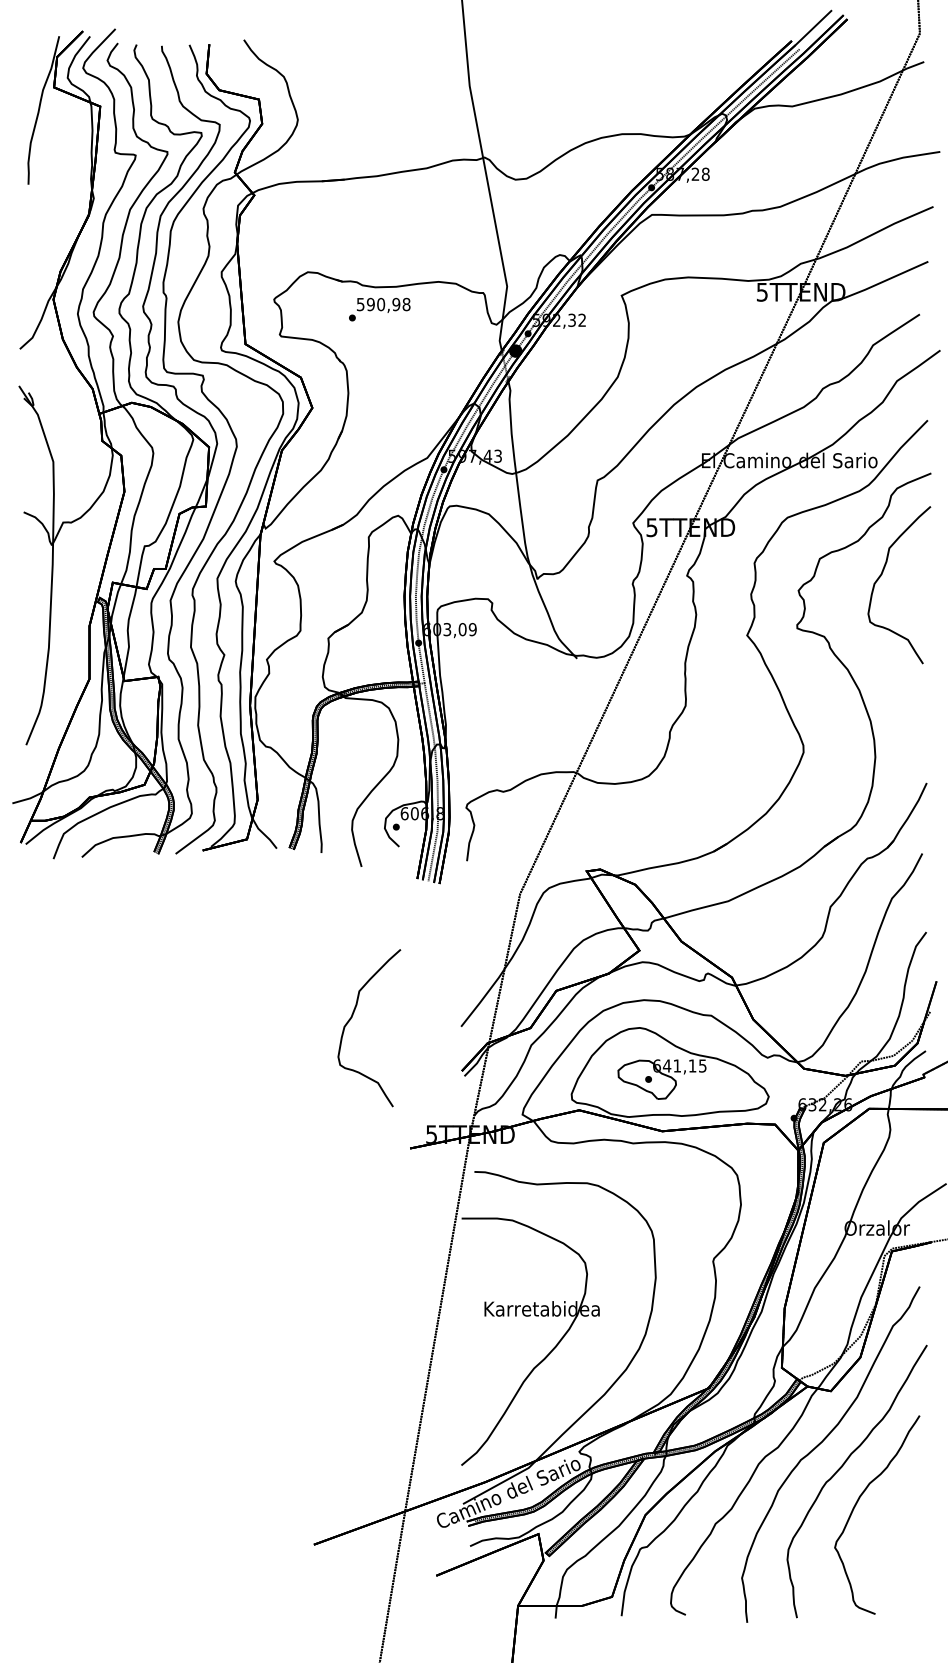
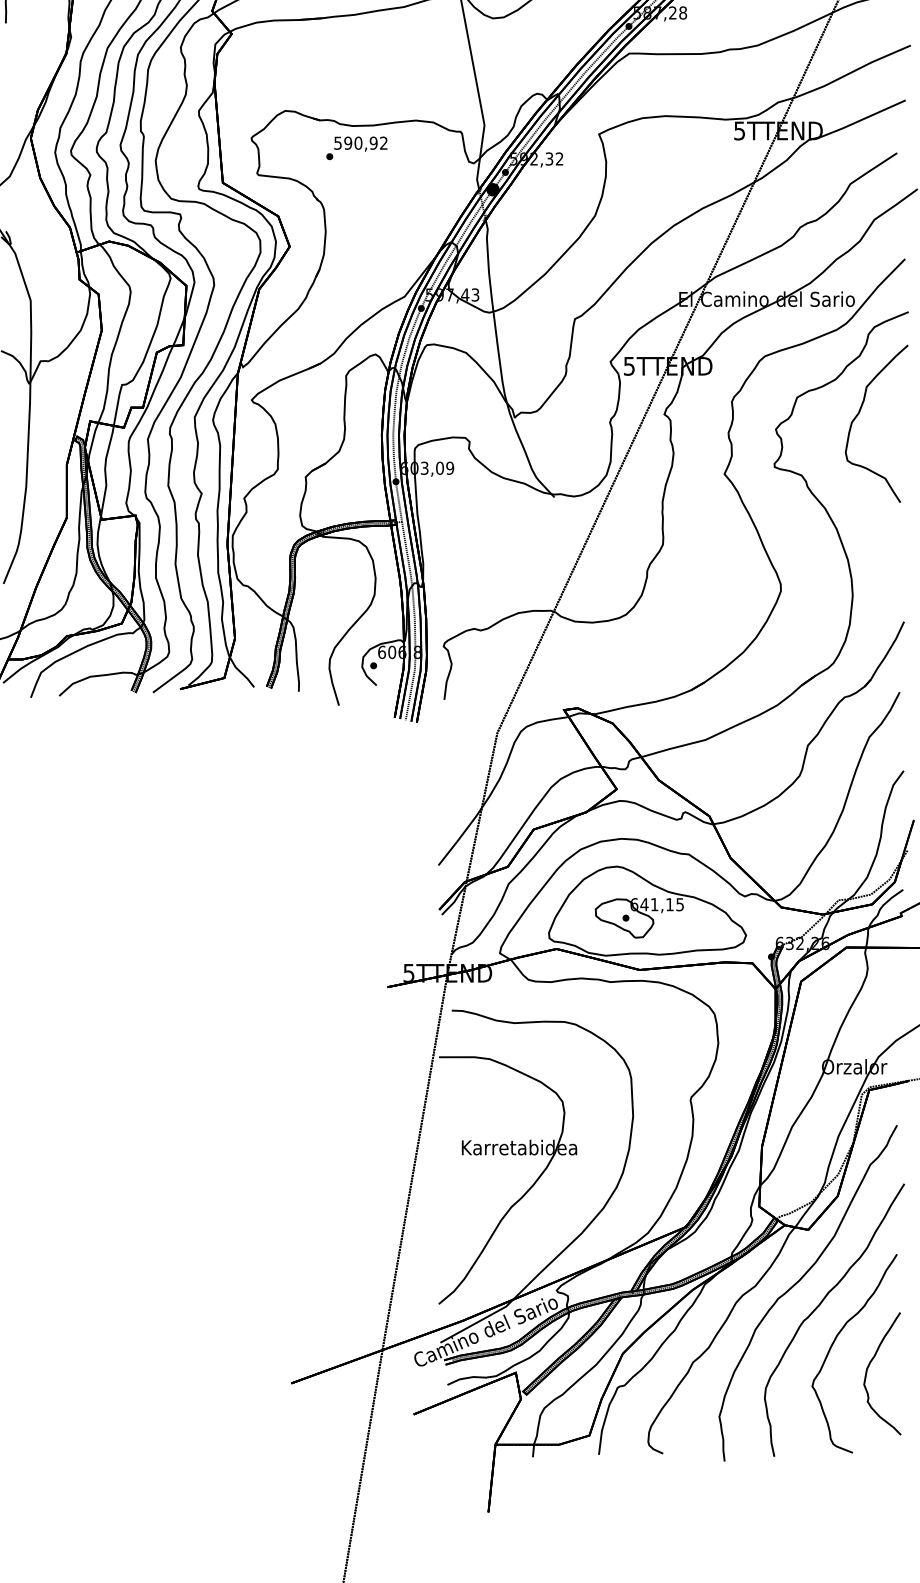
text: (406, 304) -> (383, 143), 590,98 -> 590,92
curve: (351, 1019) -> (328, 858), removed
curve: (892, 1527) -> (869, 1366), added

